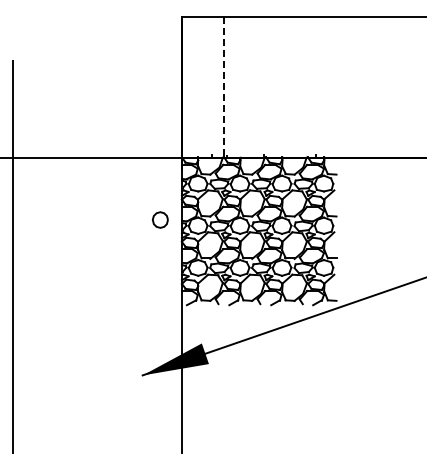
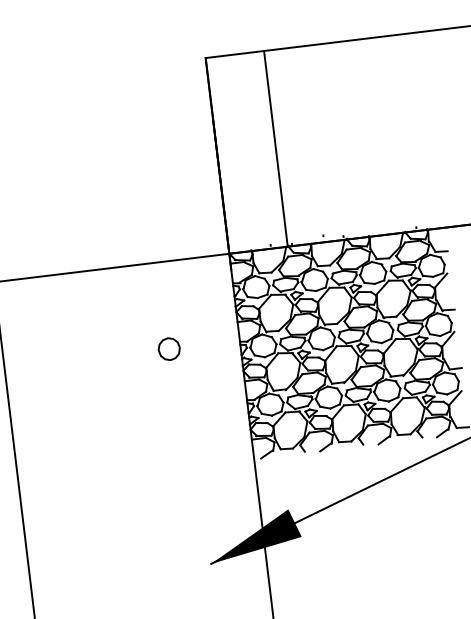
line: (223, 88) -> (275, 150), dashed -> solid
part: (160, 219) -> (169, 348), moved

